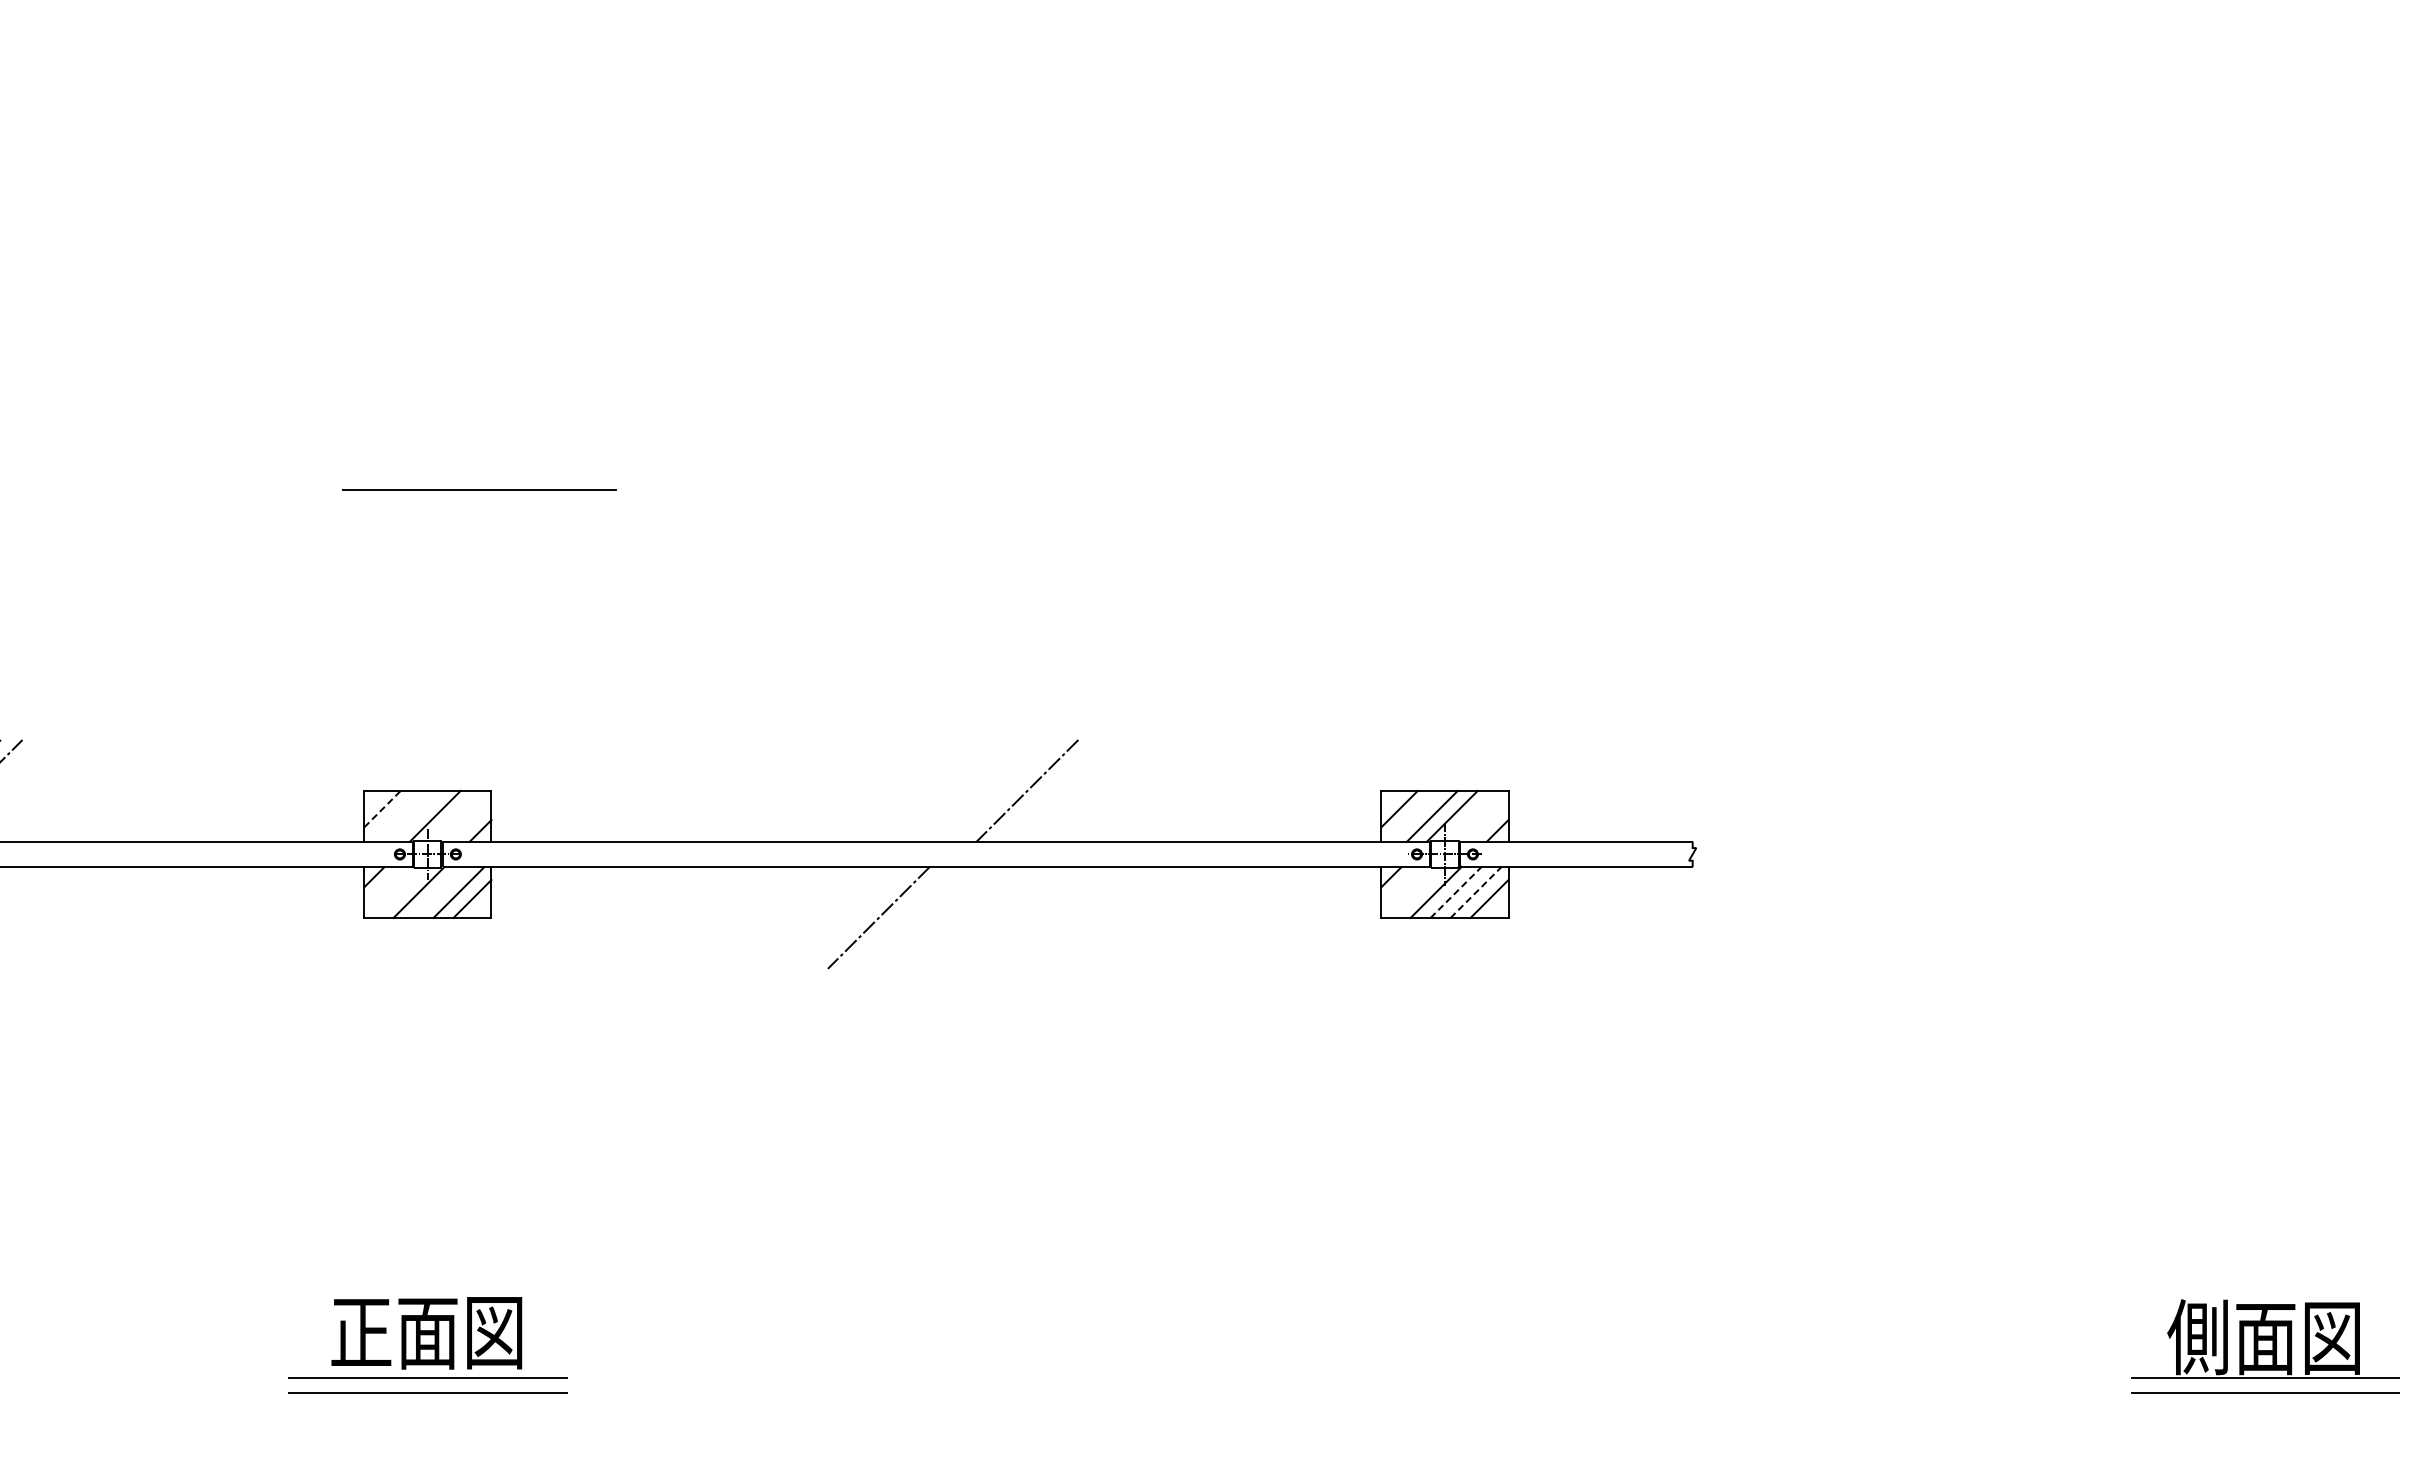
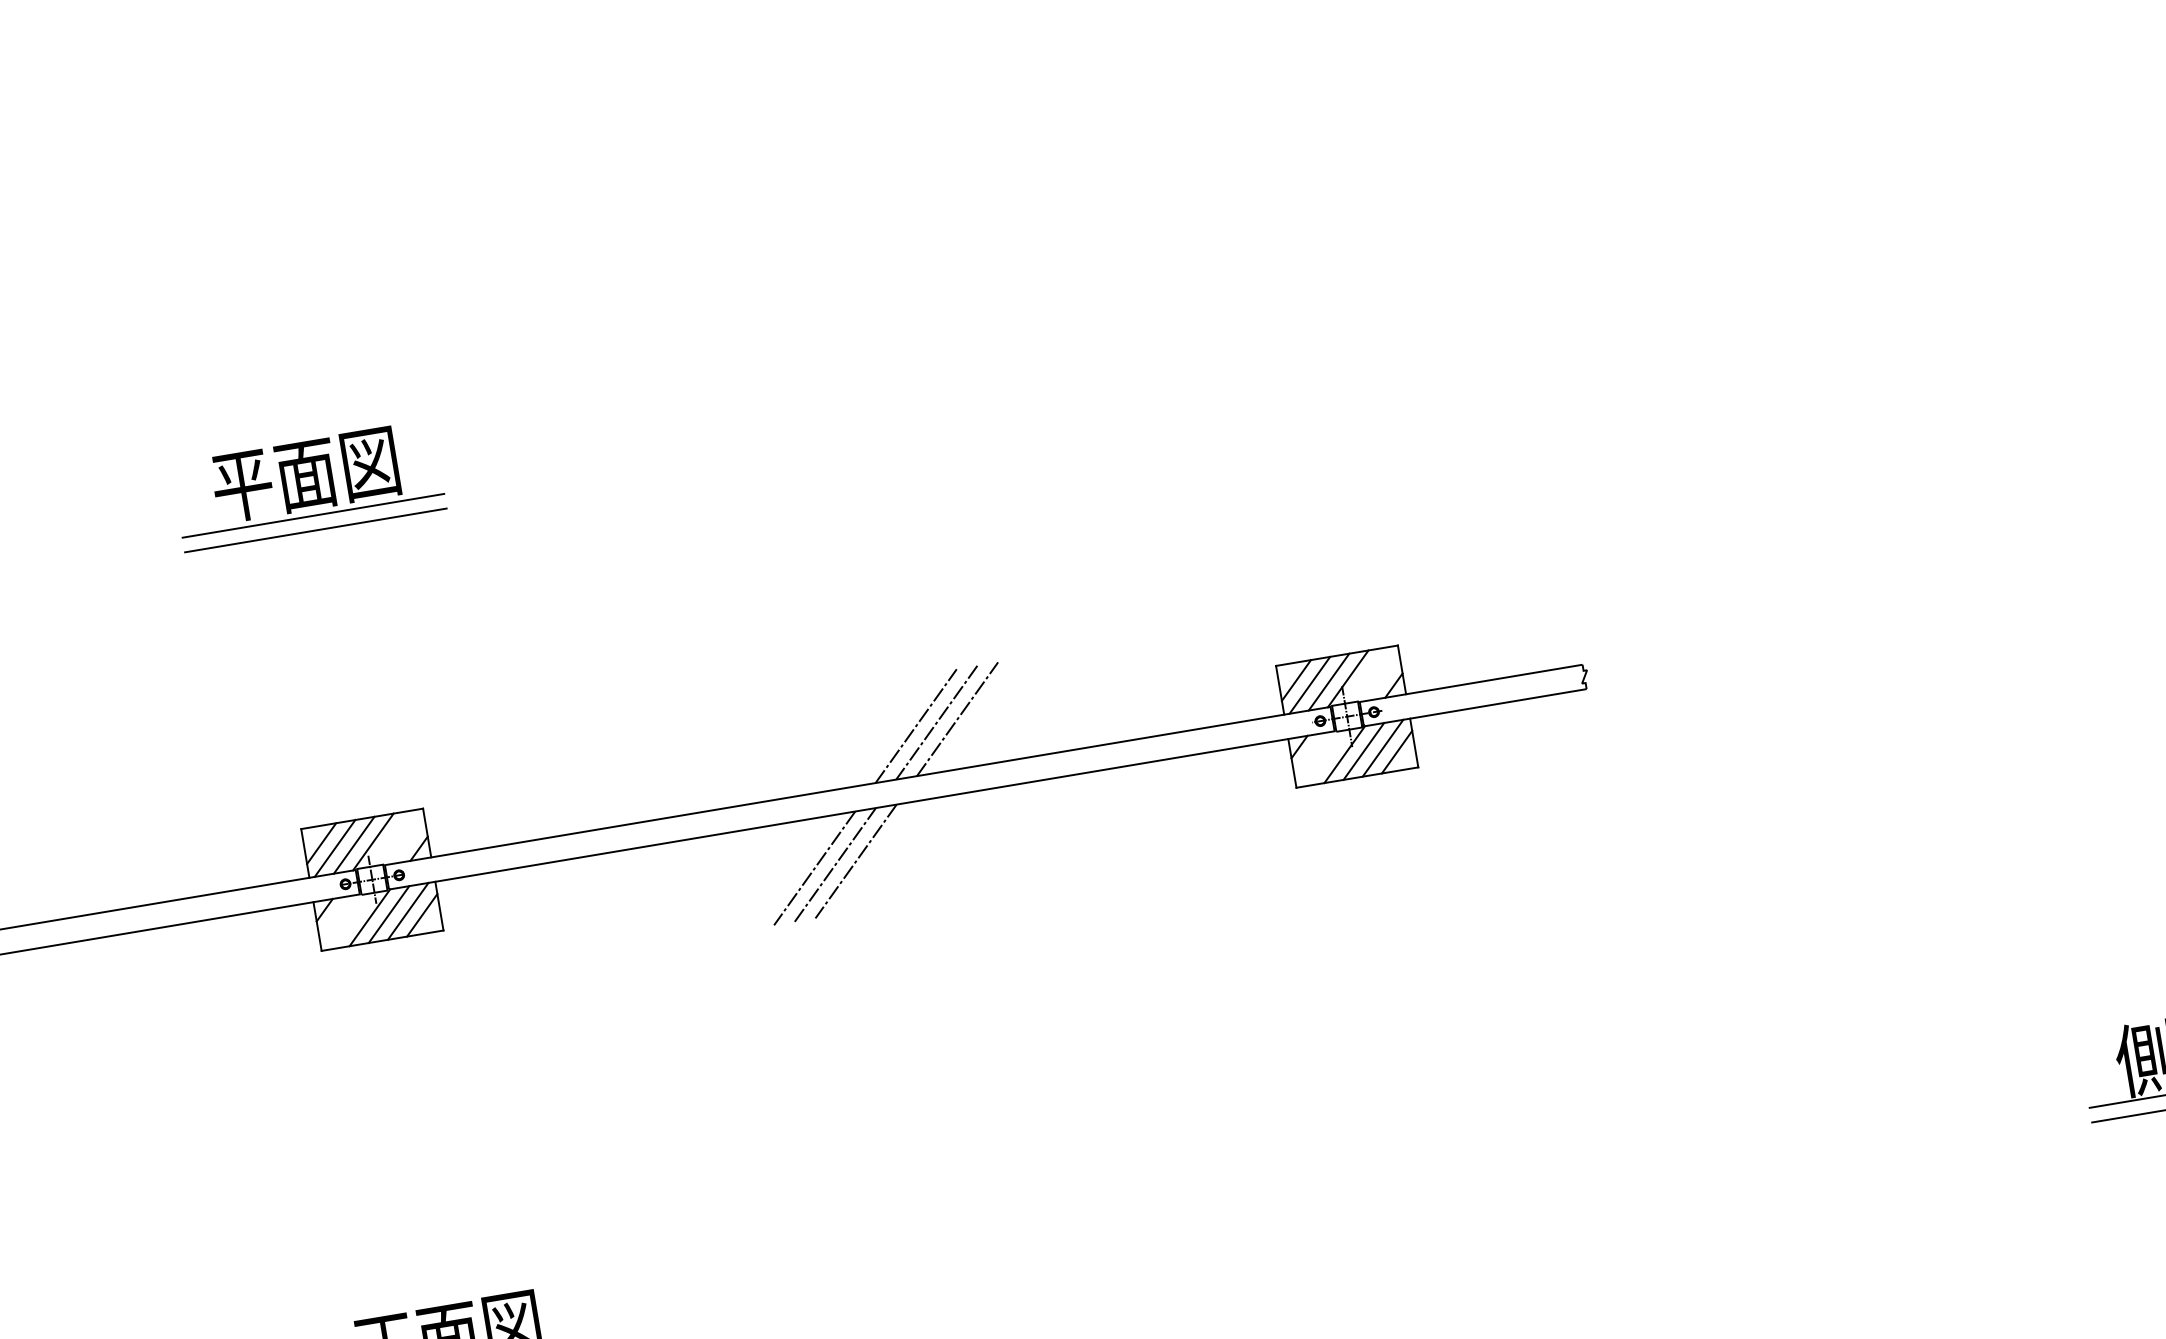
part: (429, 435) -> (306, 478), added
line: (479, 489) -> (315, 529), moved
line: (1005, 790) -> (915, 725), added
line: (1048, 790) -> (956, 718), added
line: (382, 809) -> (321, 844), dashed -> solid
line: (394, 815) -> (334, 847), added
line: (414, 815) -> (353, 844), added
line: (1412, 815) -> (1309, 684), added
line: (438, 892) -> (388, 914), added
line: (1456, 892) -> (1364, 751), dashed -> solid
line: (1476, 892) -> (1383, 748), dashed -> solid
line: (900, 917) -> (835, 864), added
line: (921, 917) -> (855, 861), added

